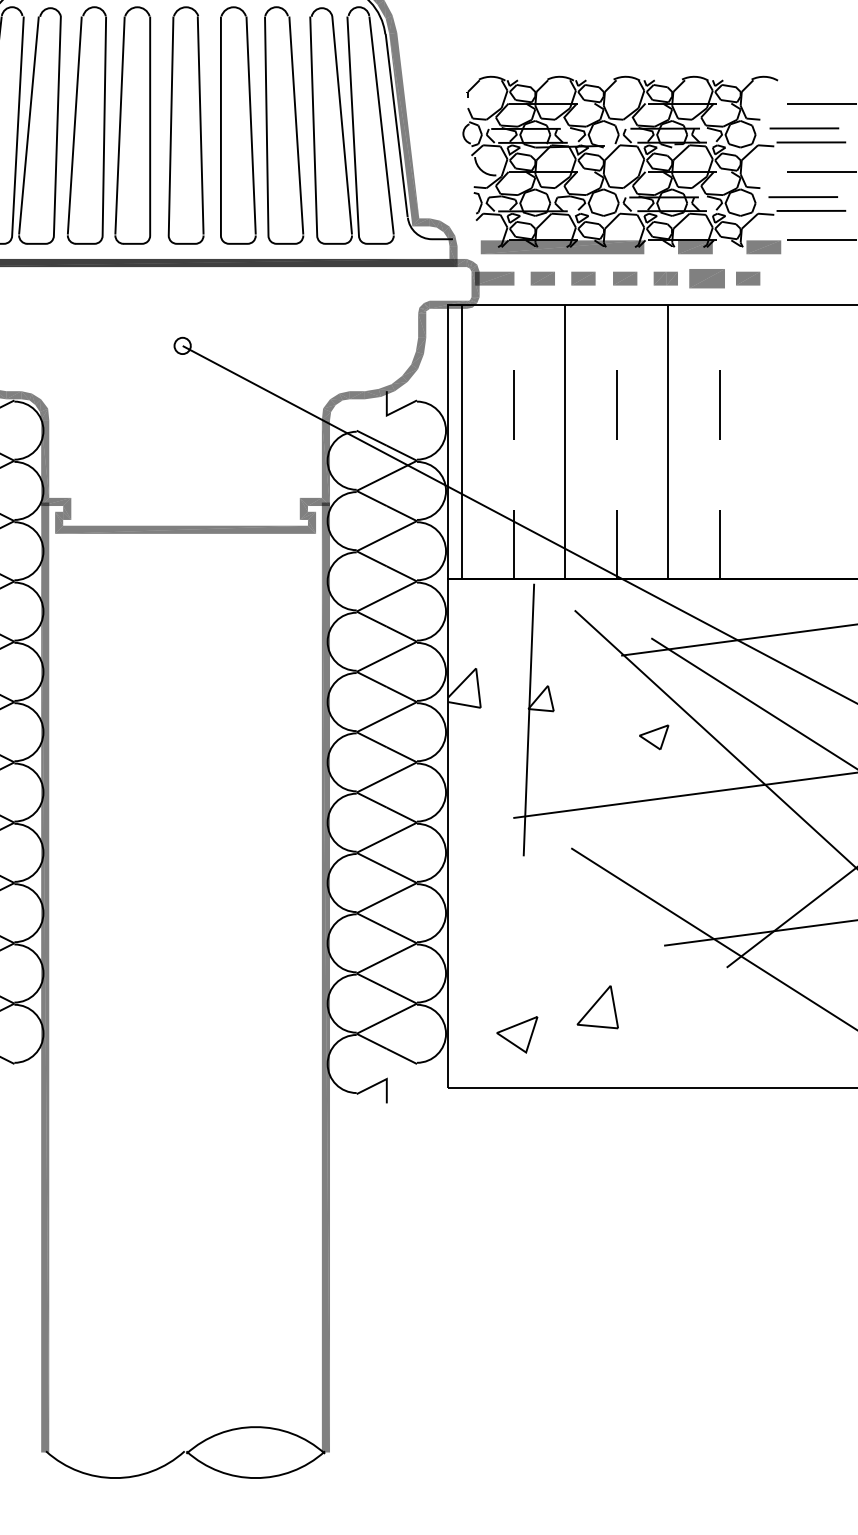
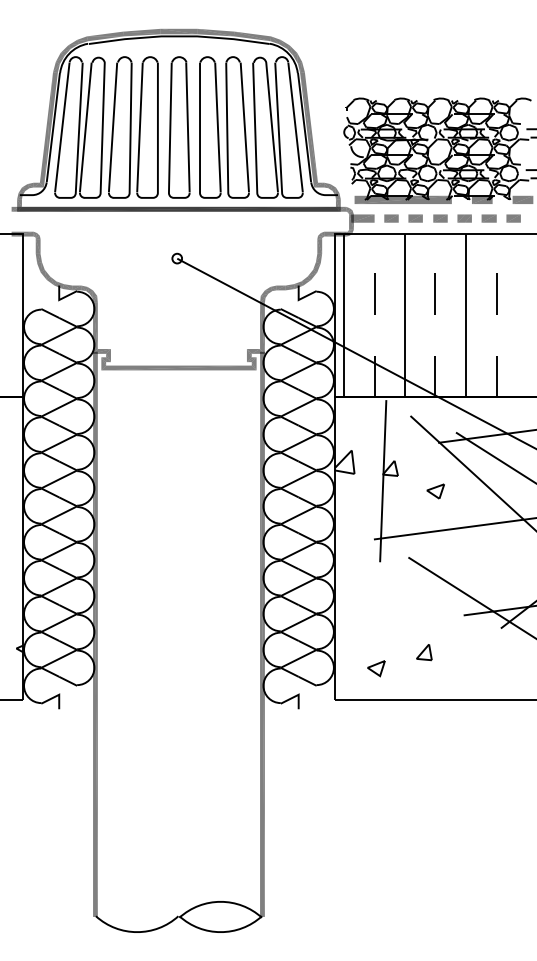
part: (705, 278) -> (488, 218), size x0.71
part: (653, 737) -> (435, 491), moved
part: (598, 1008) -> (424, 652), size x0.62
part: (517, 1034) -> (376, 668), size x0.71

